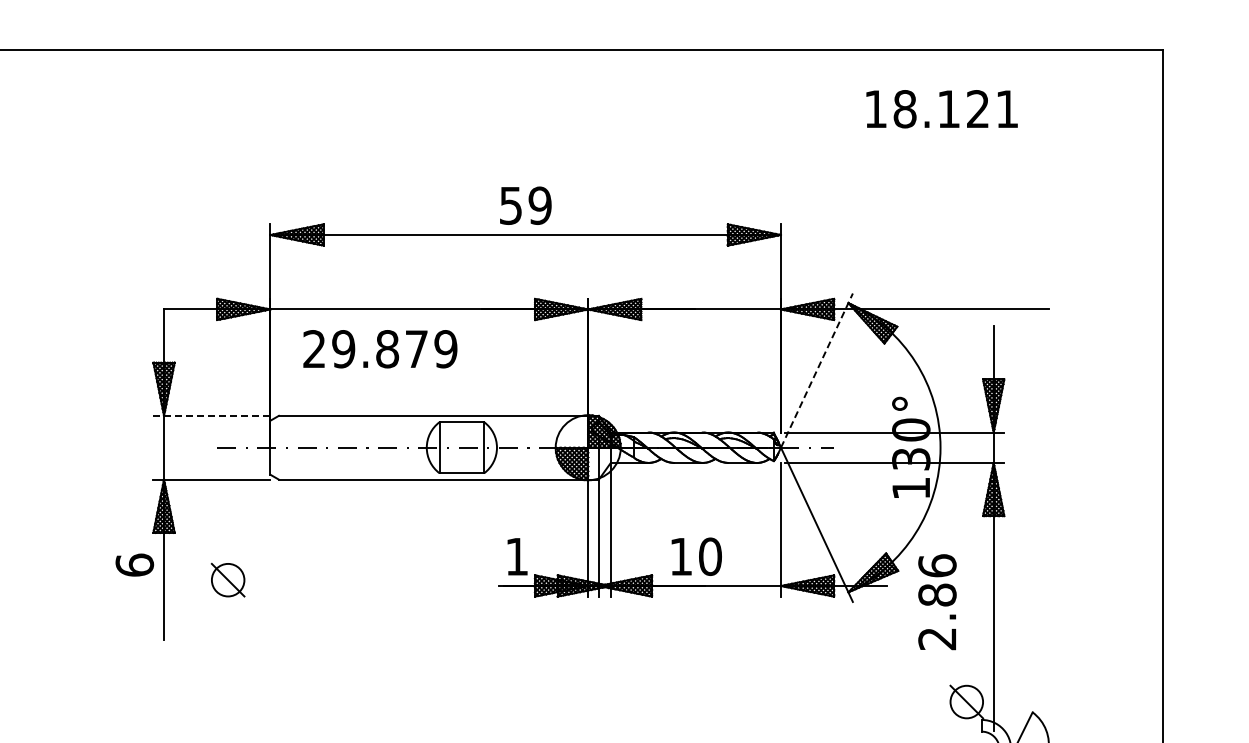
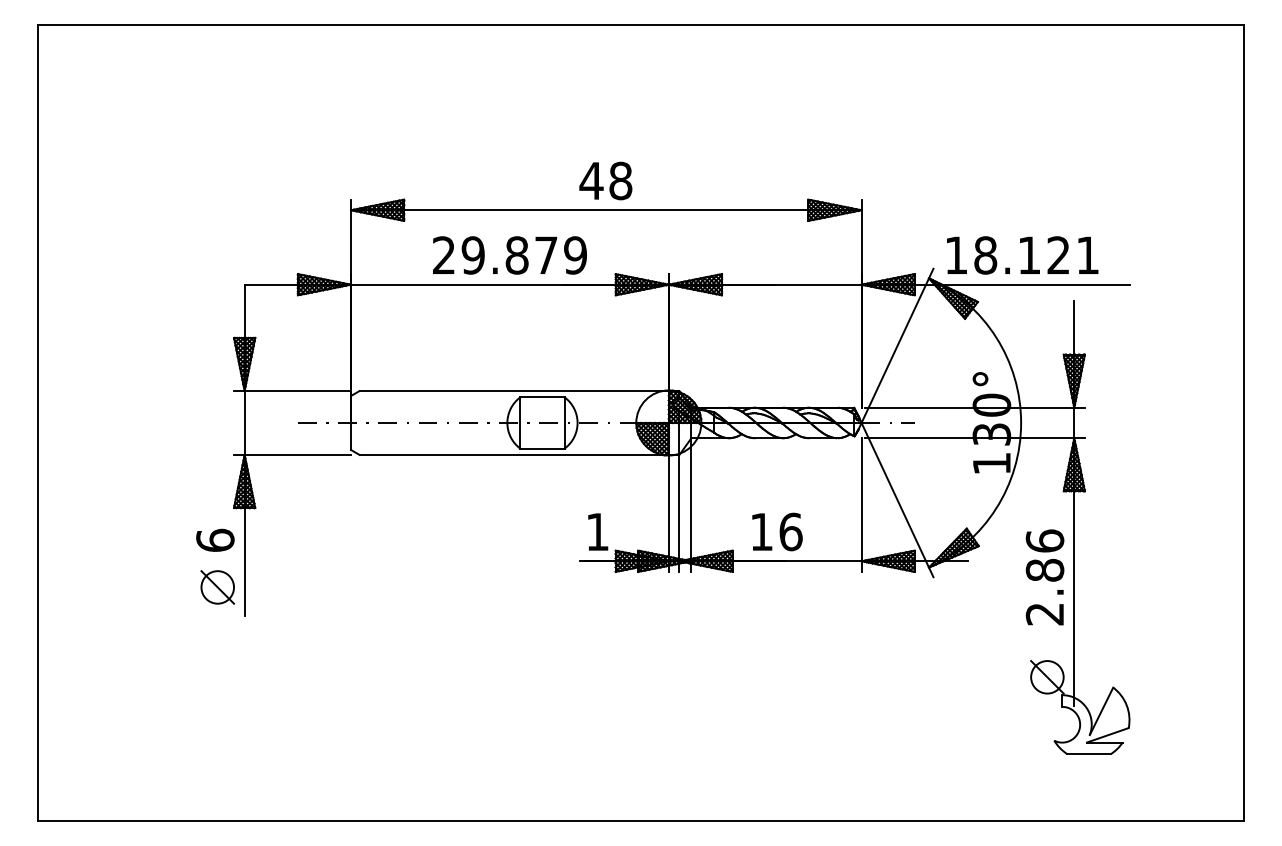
text: (941, 109) -> (1022, 255), moved
text: (524, 205) -> (605, 180), 59 -> 48
text: (379, 349) -> (509, 255), moved
line: (816, 370) -> (897, 345), dashed -> solid
line: (211, 416) -> (292, 391), dashed -> solid
text: (709, 556) -> (790, 531), 10 -> 16
part: (227, 580) -> (217, 587), moved
text: (936, 602) -> (1044, 577), moved

